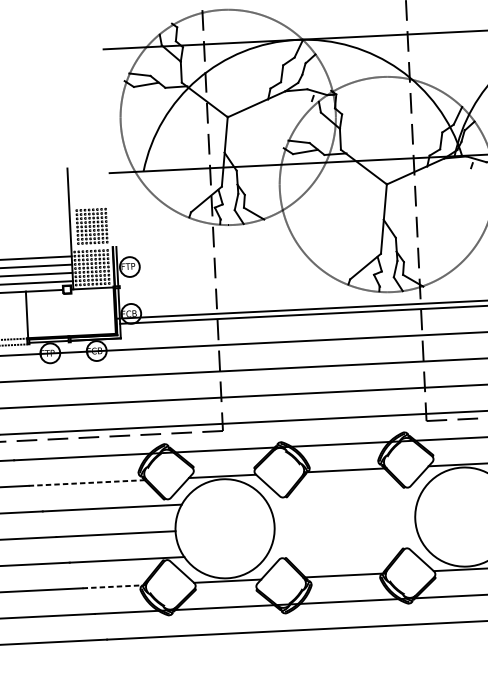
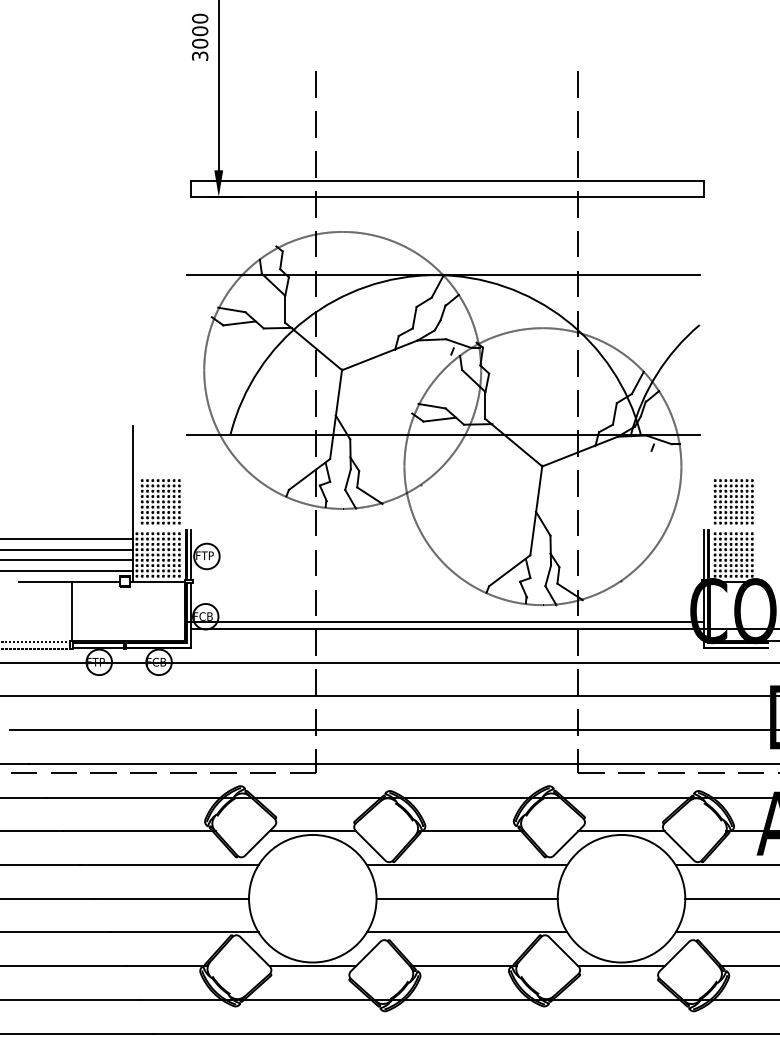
line: (87, 483) -> (139, 831), dashed -> solid
line: (343, 497) -> (466, 865), added
line: (344, 522) -> (466, 898), added
line: (345, 549) -> (466, 932), added
line: (114, 586) -> (166, 966), dashed -> solid

